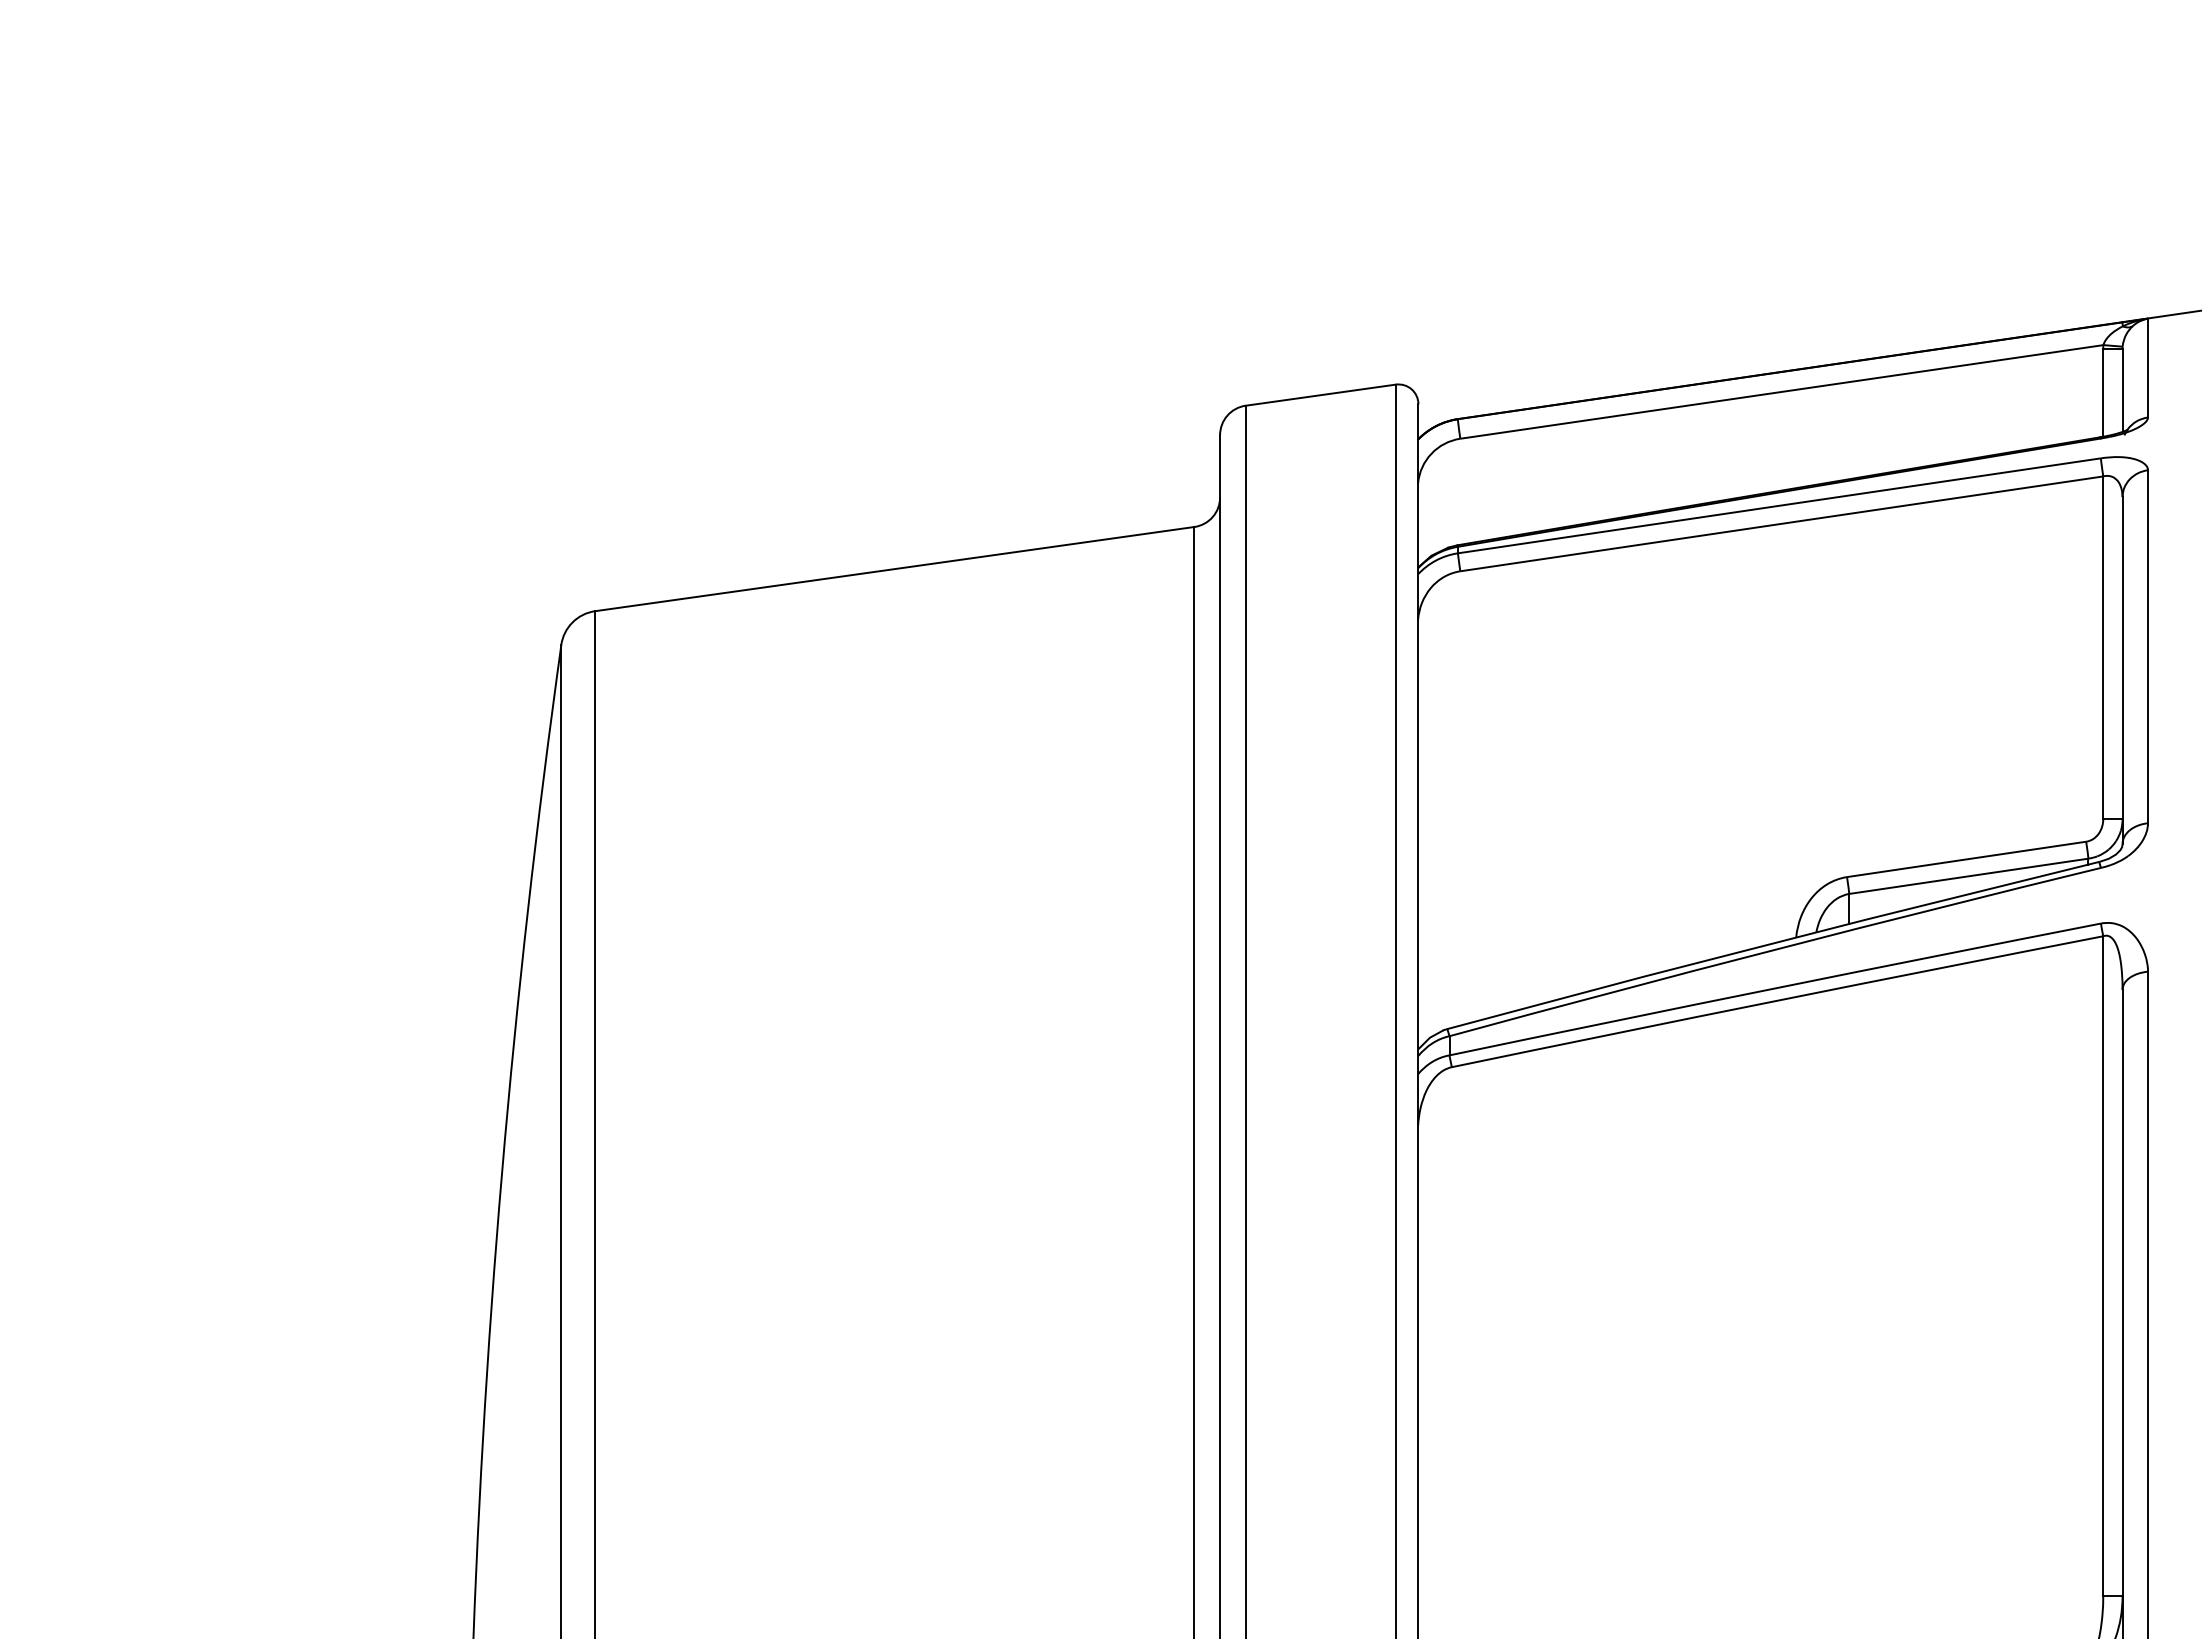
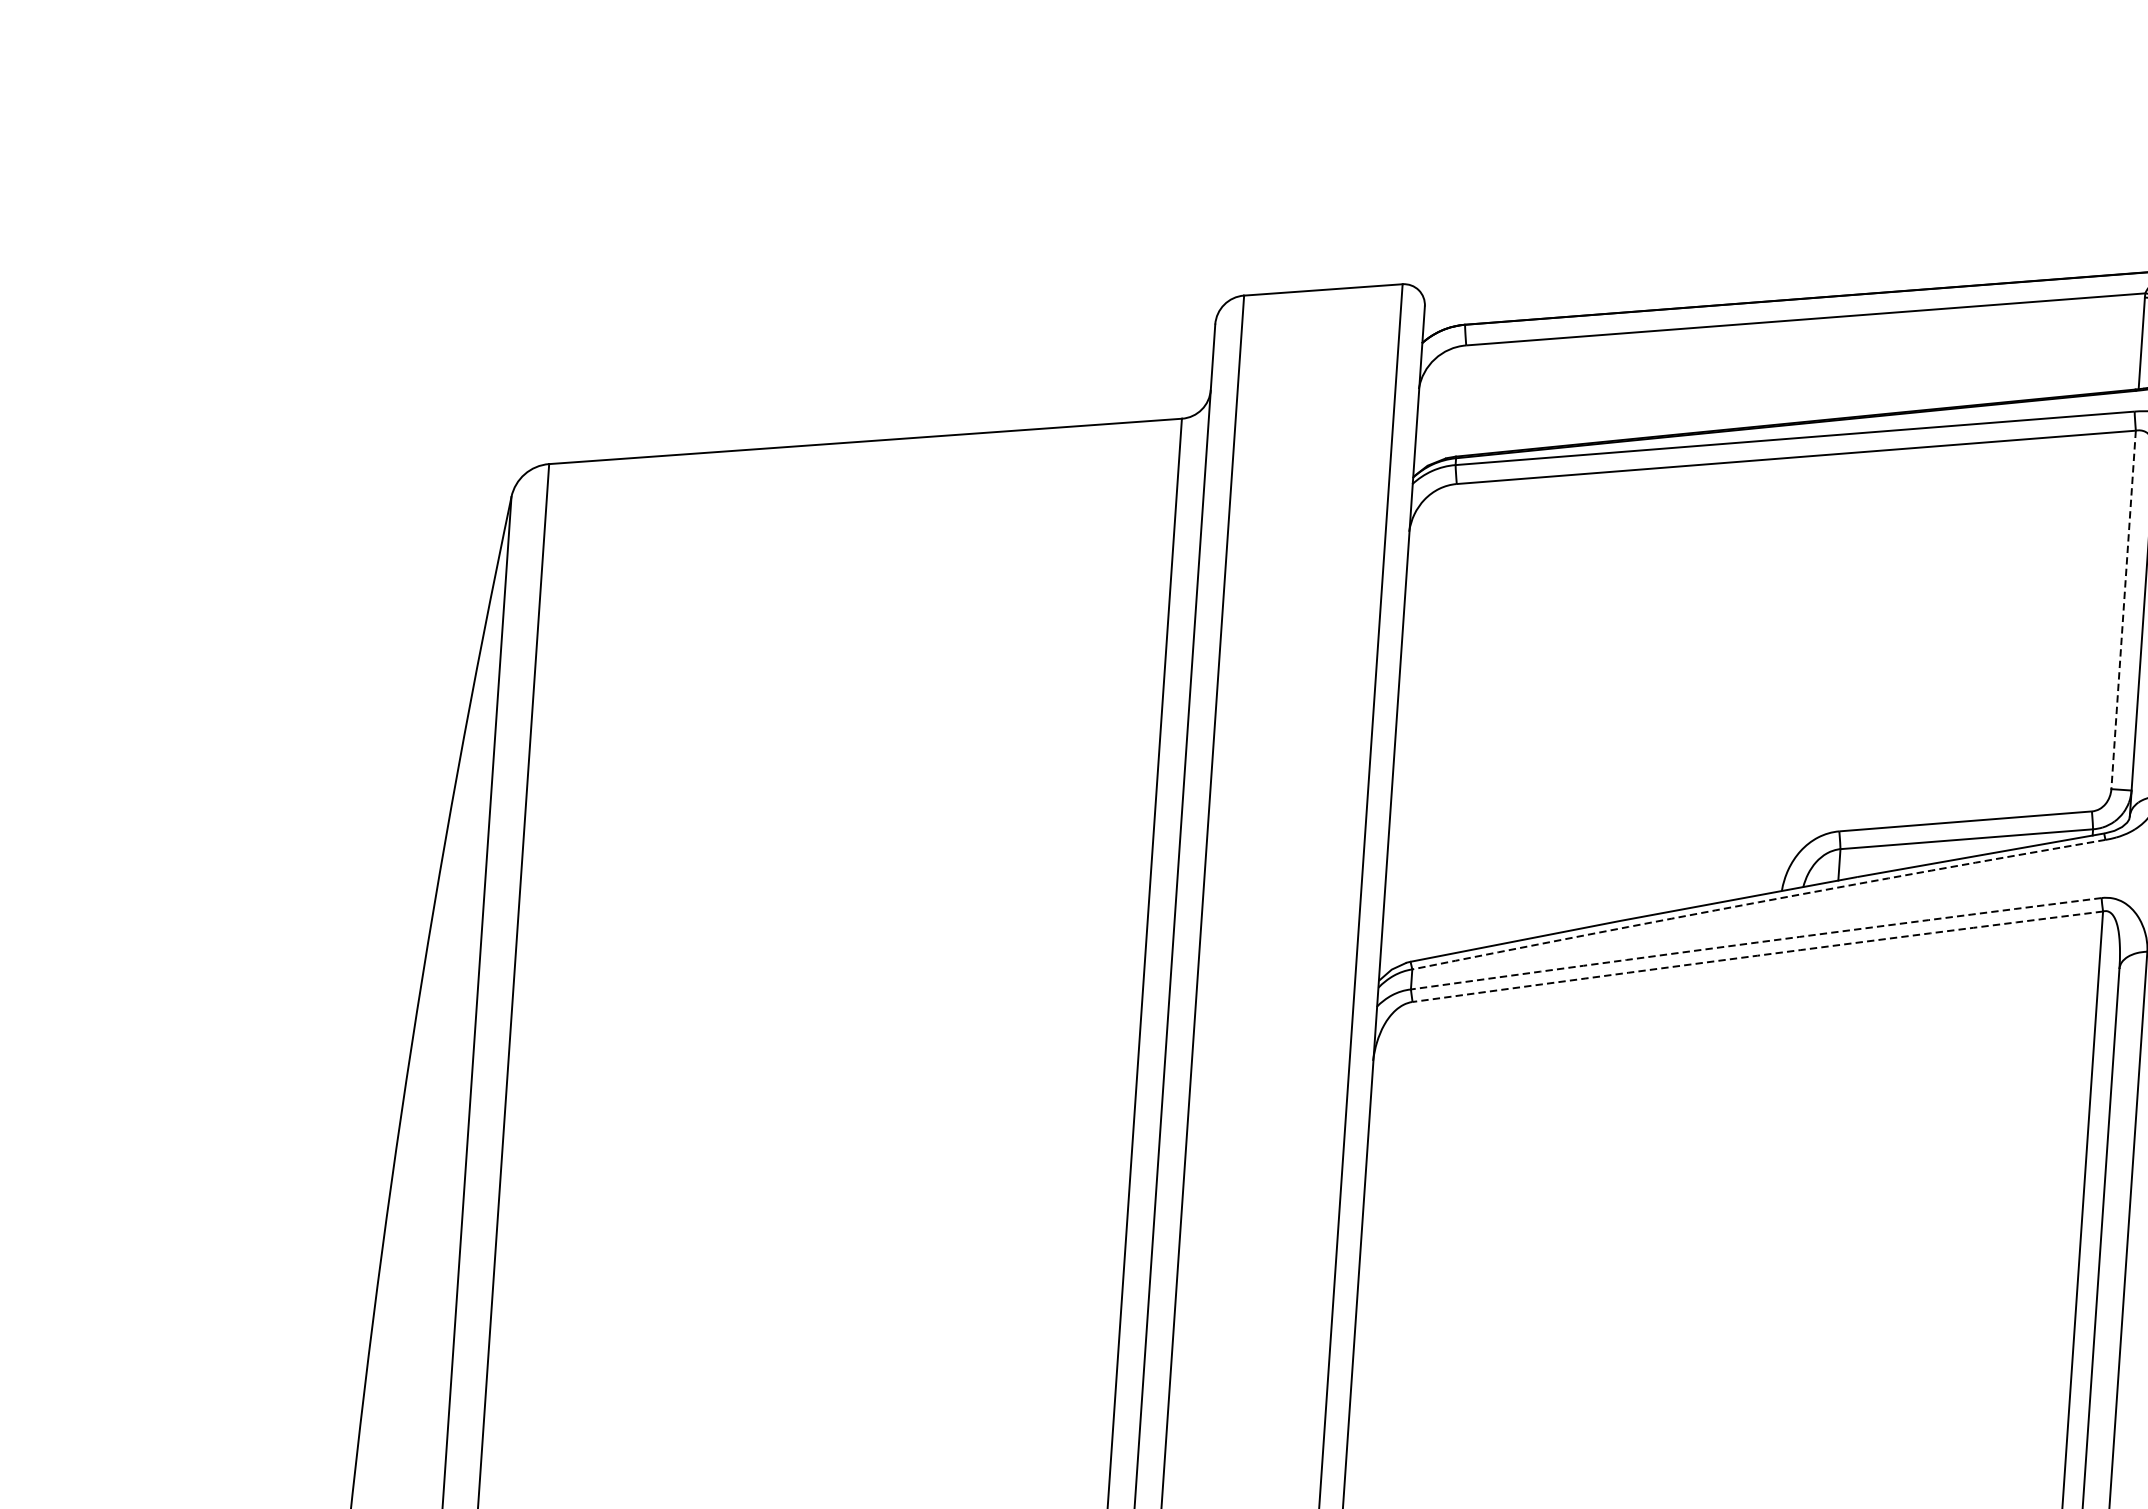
line: (2103, 648) -> (2123, 610), solid -> dashed
arc: (1774, 949) -> (1758, 901), solid -> dashed
arc: (1774, 988) -> (1755, 942), solid -> dashed
arc: (1777, 1000) -> (1757, 955), solid -> dashed

